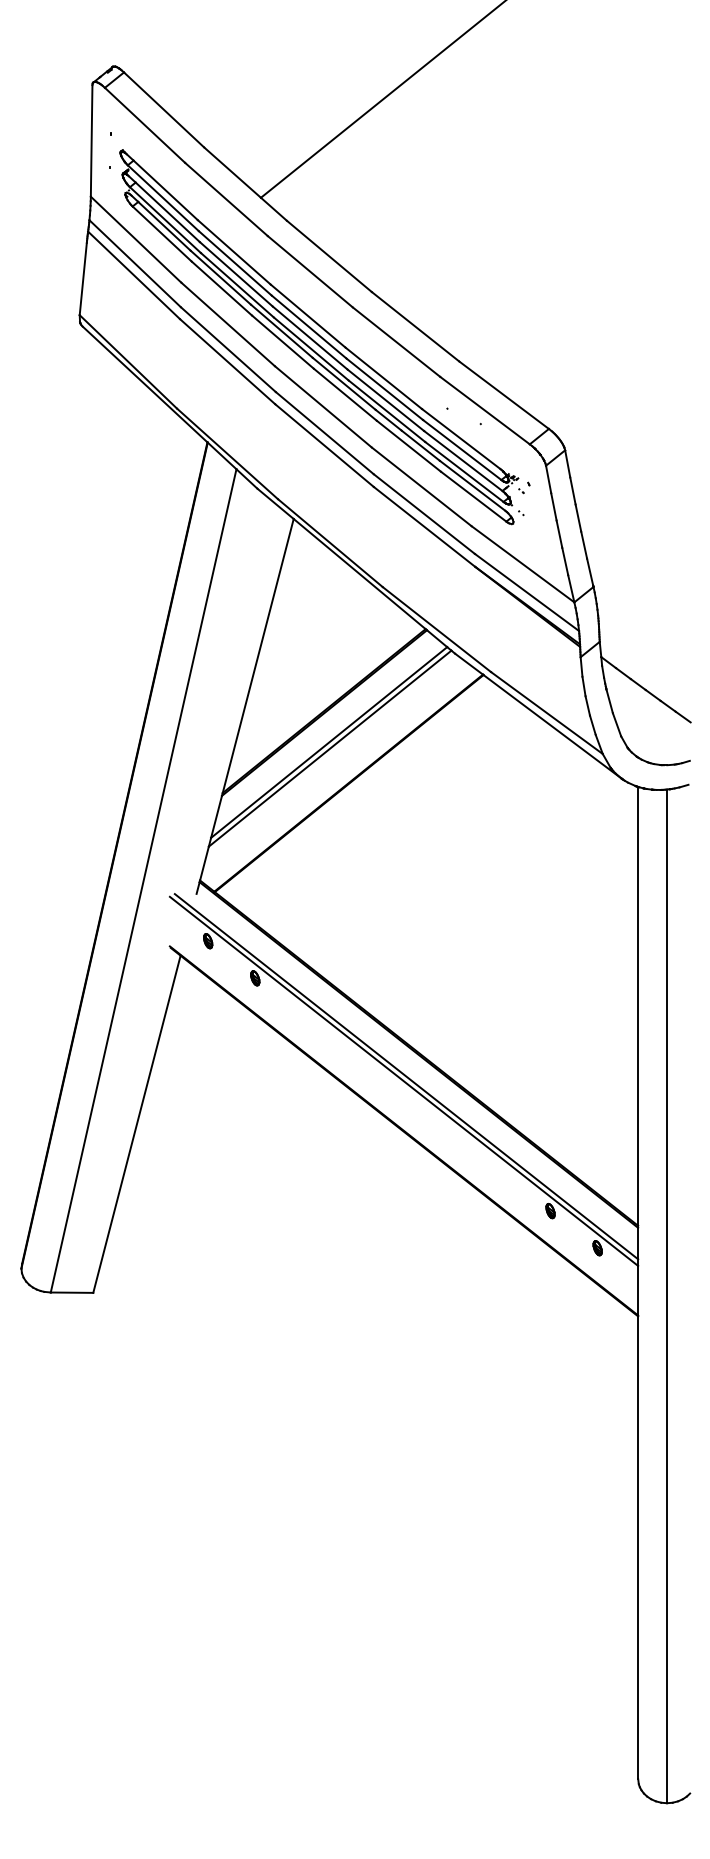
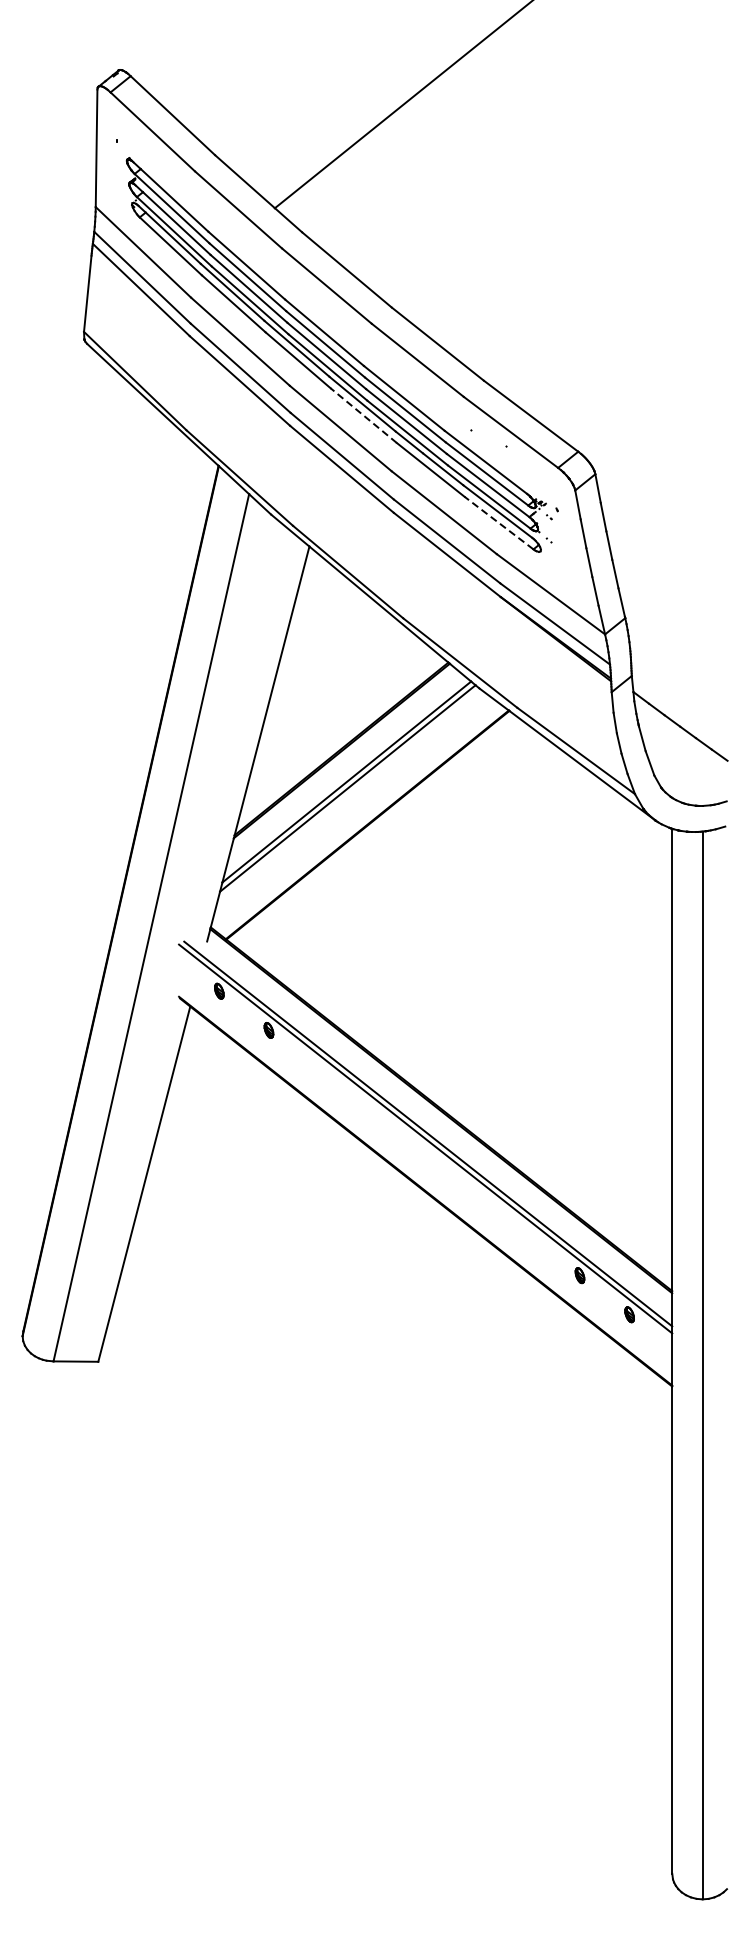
line: (345, 394) -> (363, 415), solid -> dashed
line: (473, 496) -> (498, 522), solid -> dashed

